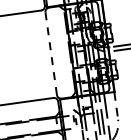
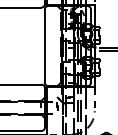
line: (50, 53) -> (44, 45), dashed -> solid

